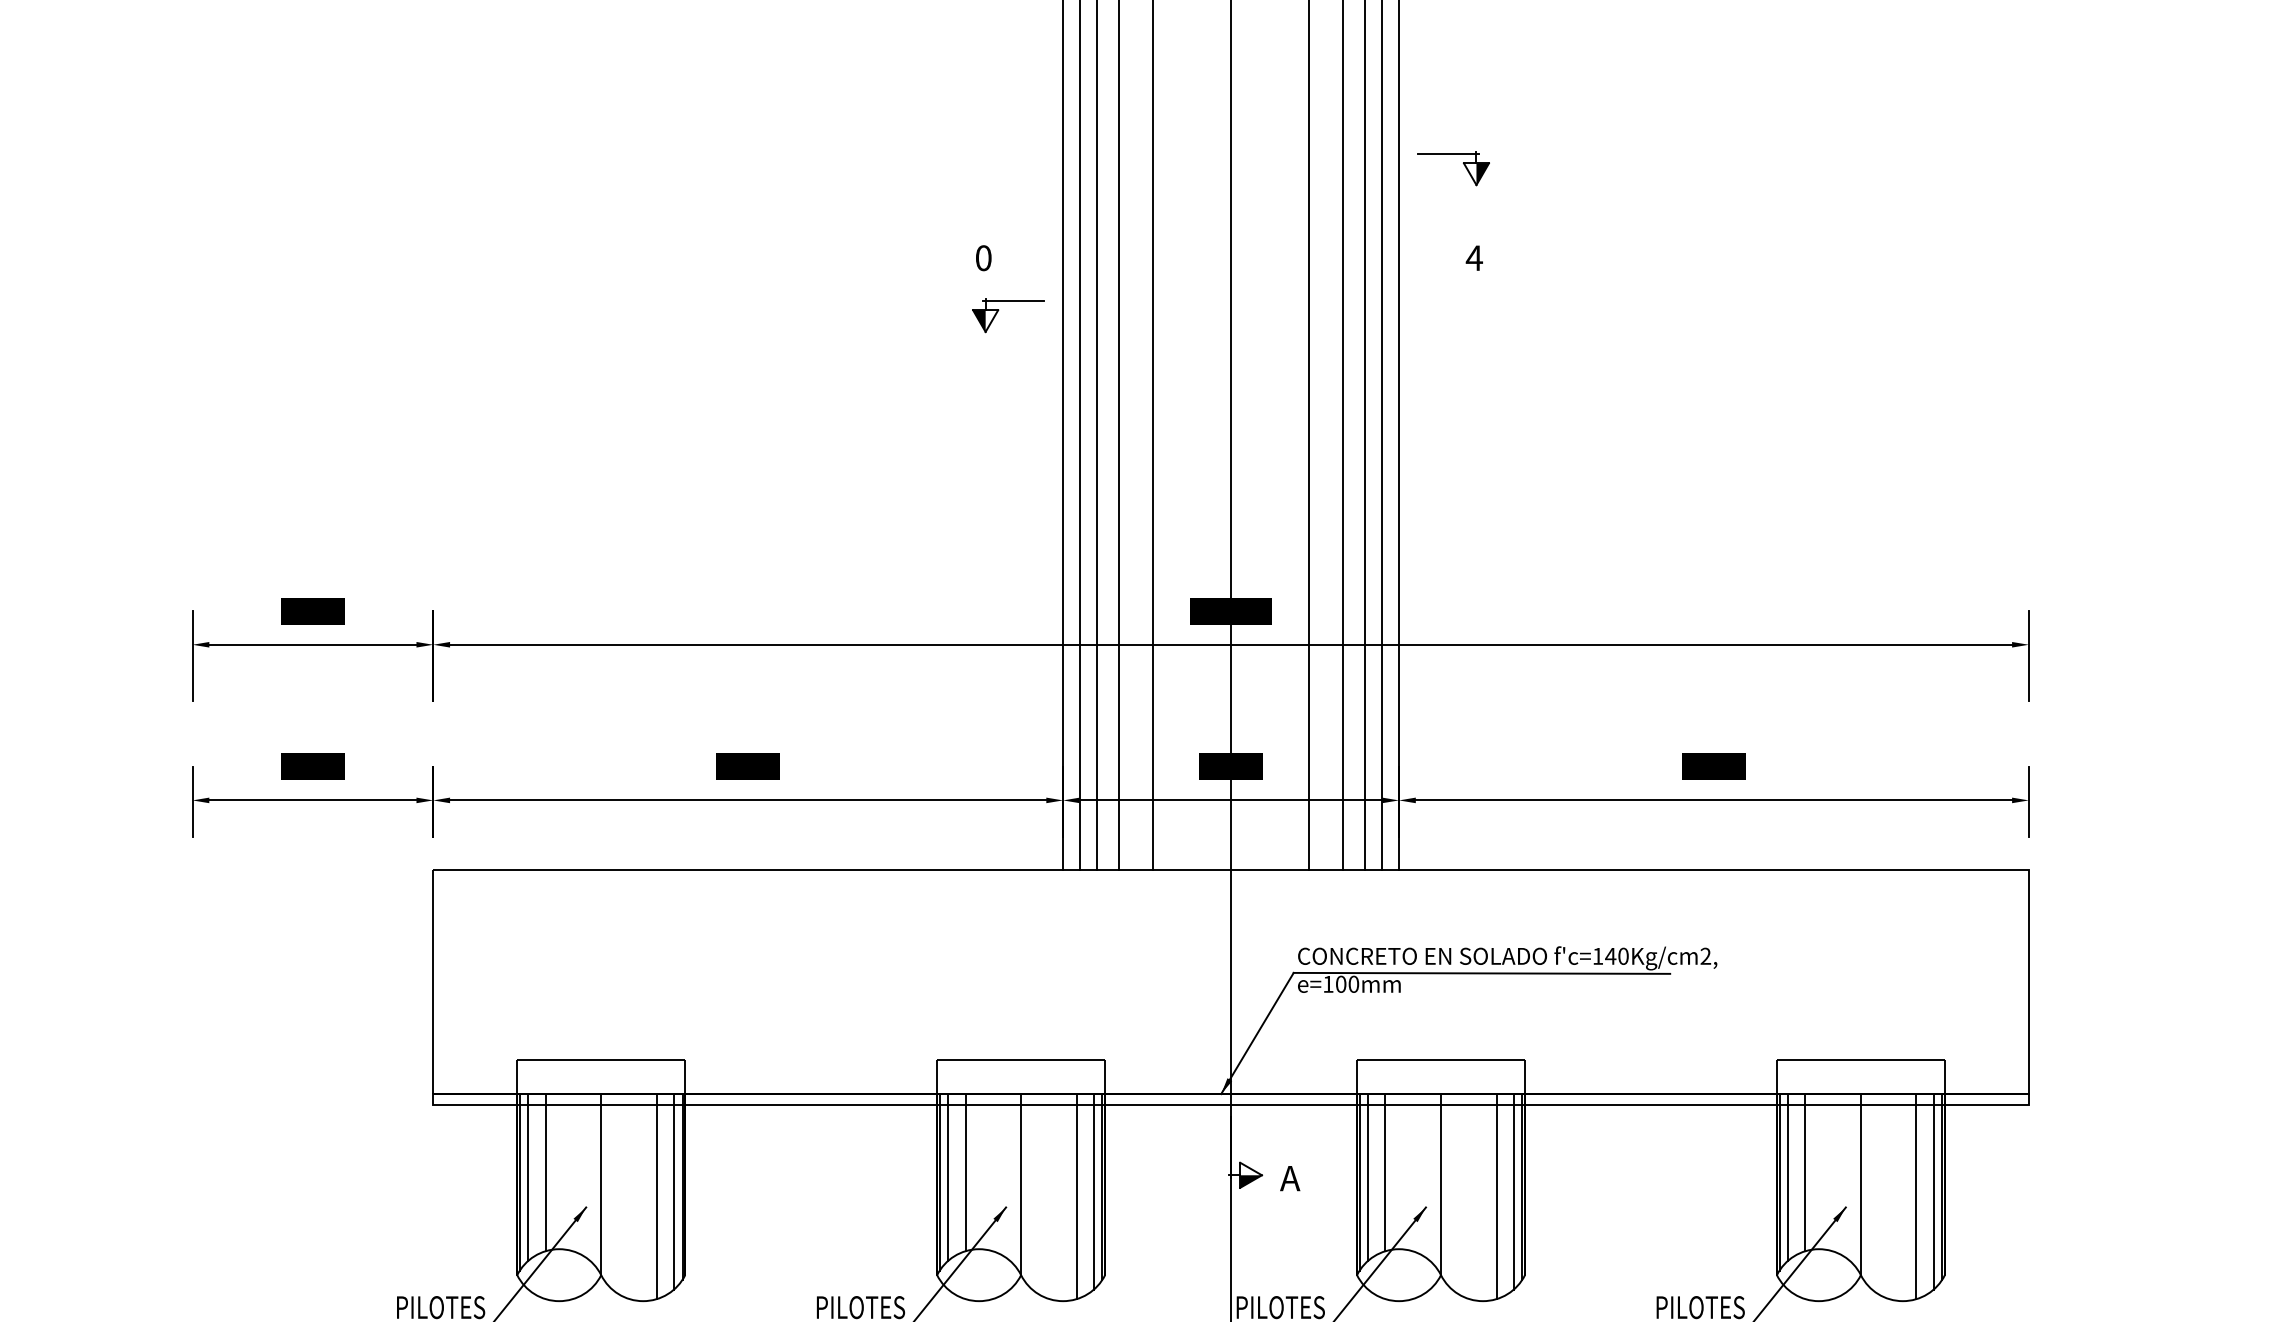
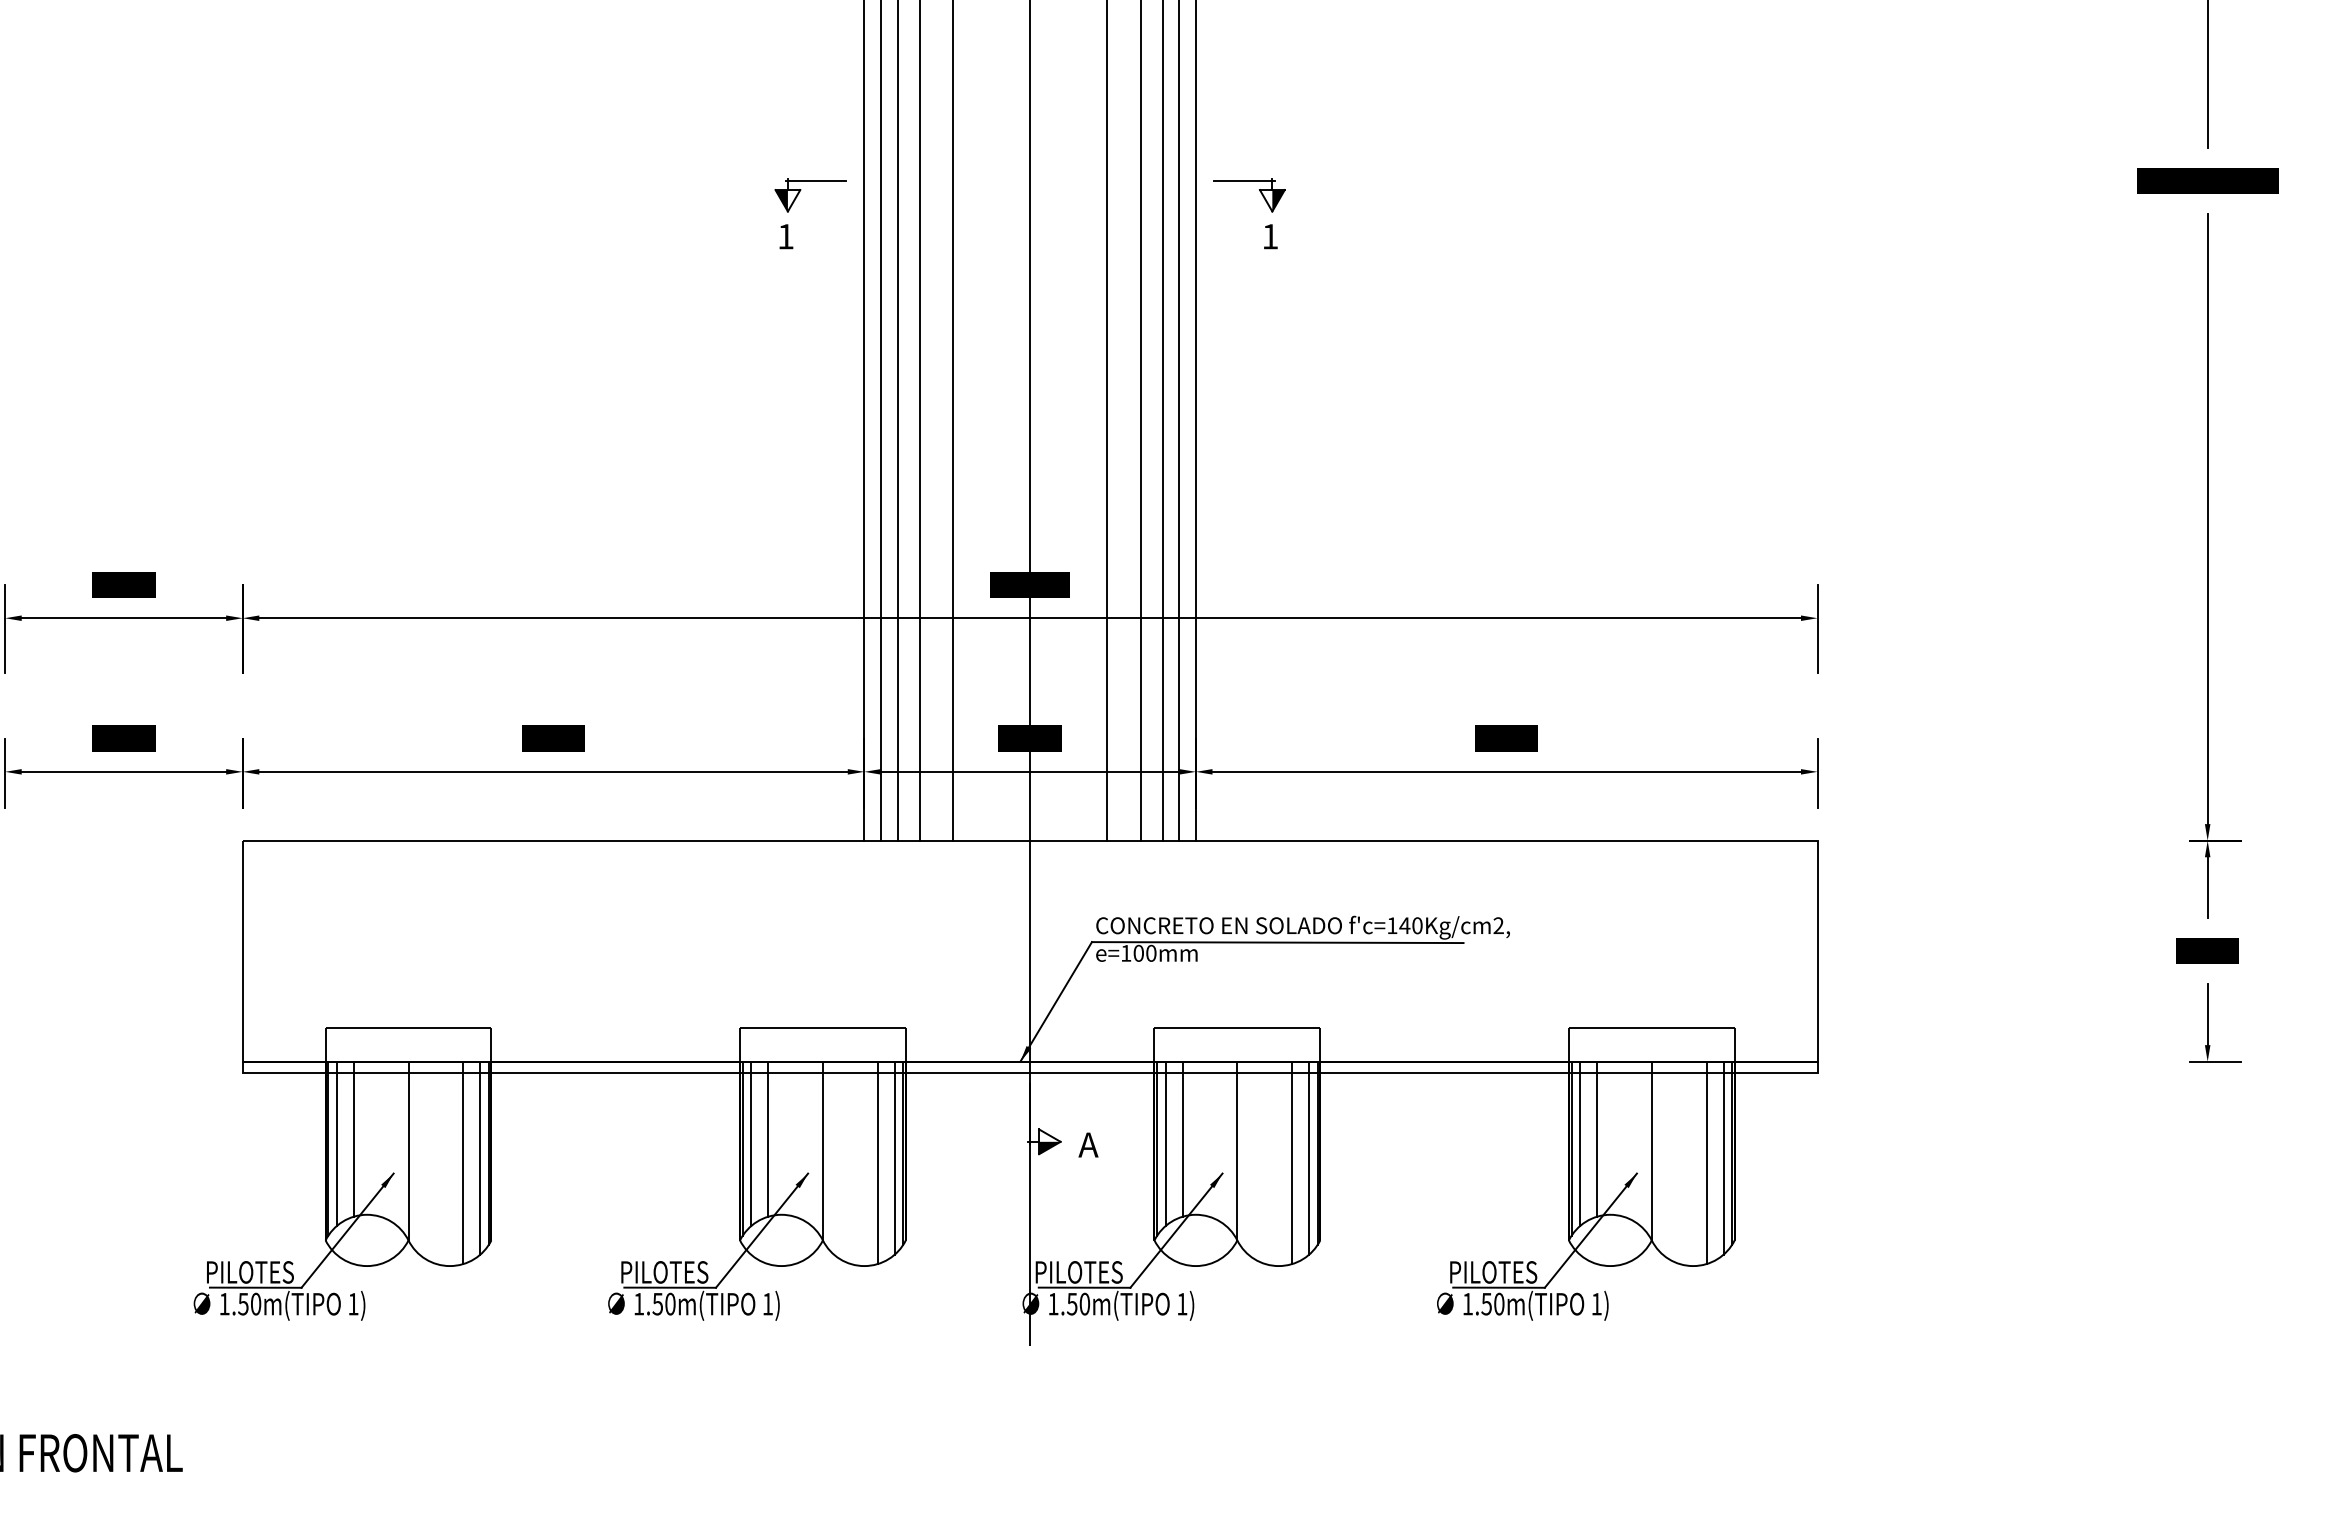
part: (1463, 164) -> (1259, 191), moved
text: (983, 257) -> (785, 236), 0 -> 1
text: (1473, 257) -> (1269, 236), 4 -> 1
part: (999, 310) -> (801, 190), moved

